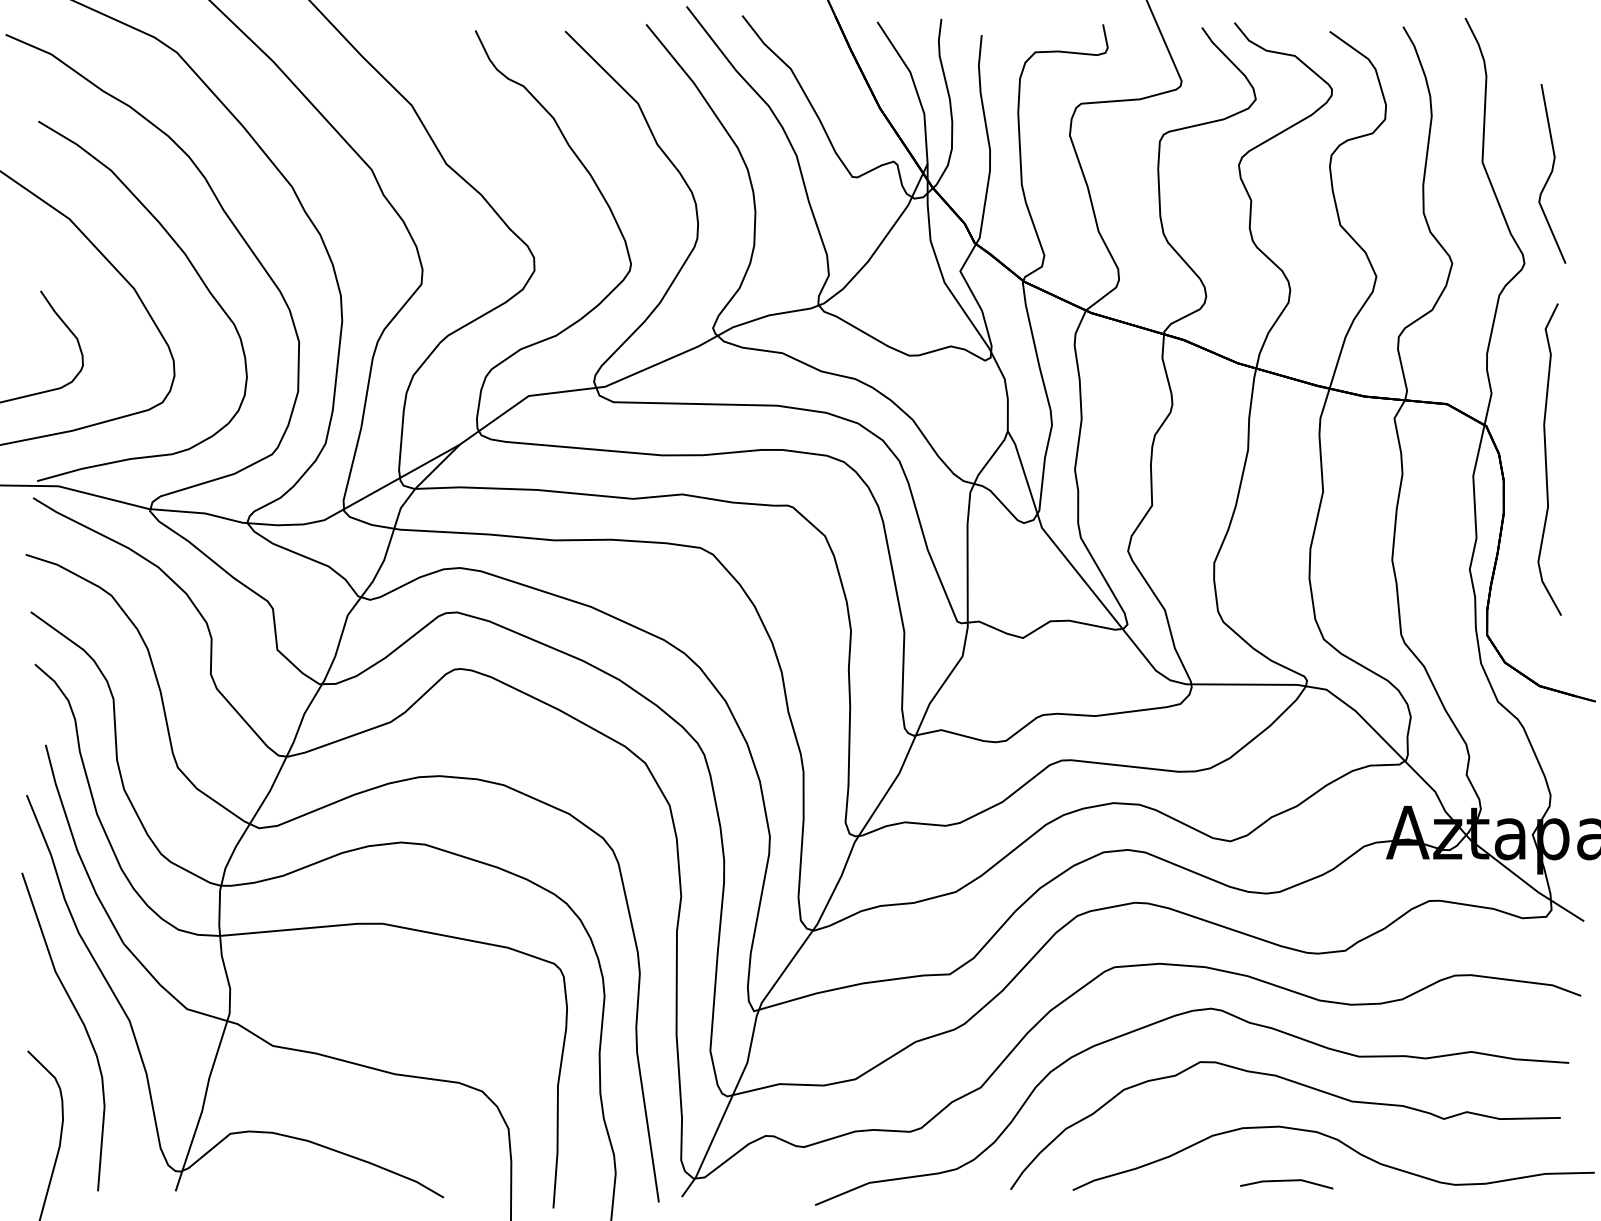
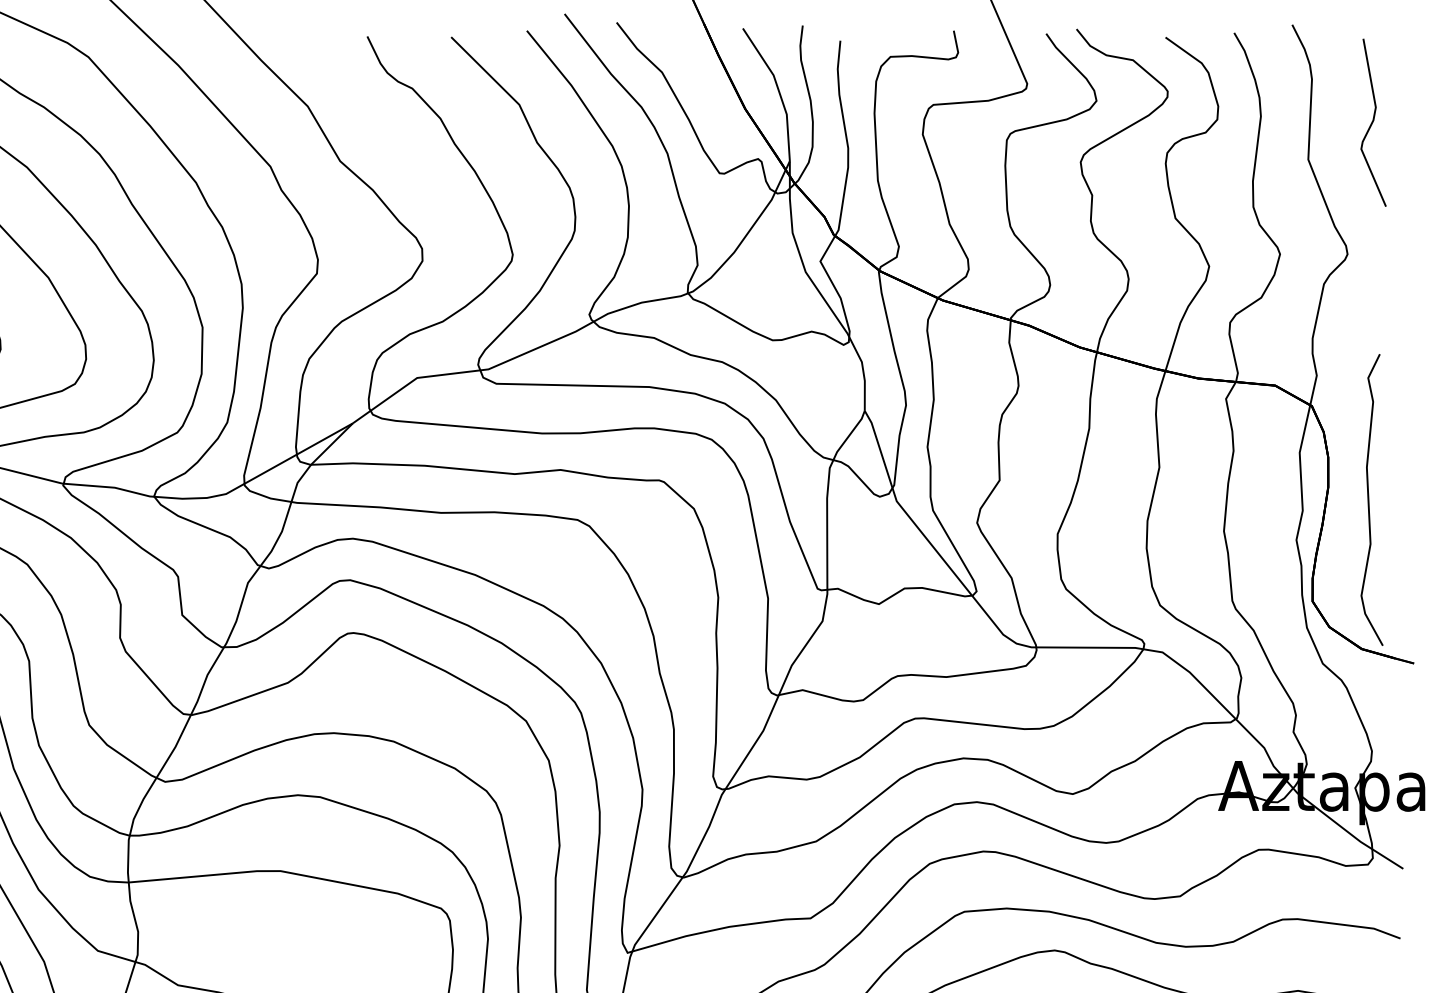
curve: (1552, 173) -> (1373, 122), moved
curve: (1546, 459) -> (1369, 499), moved

